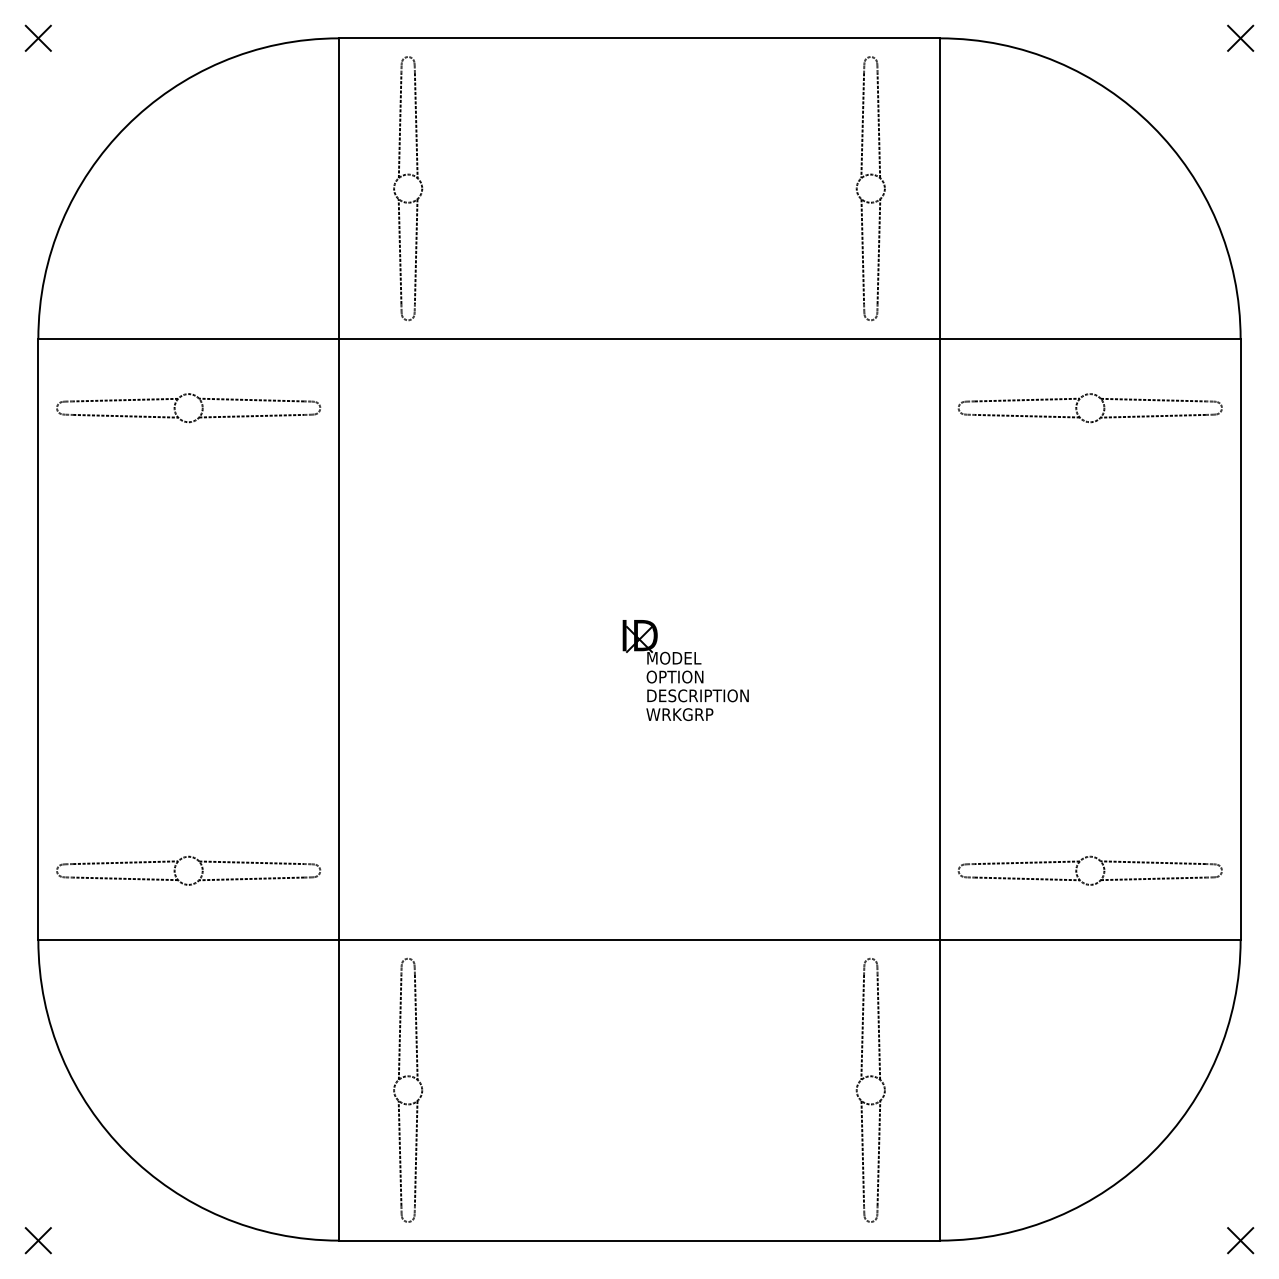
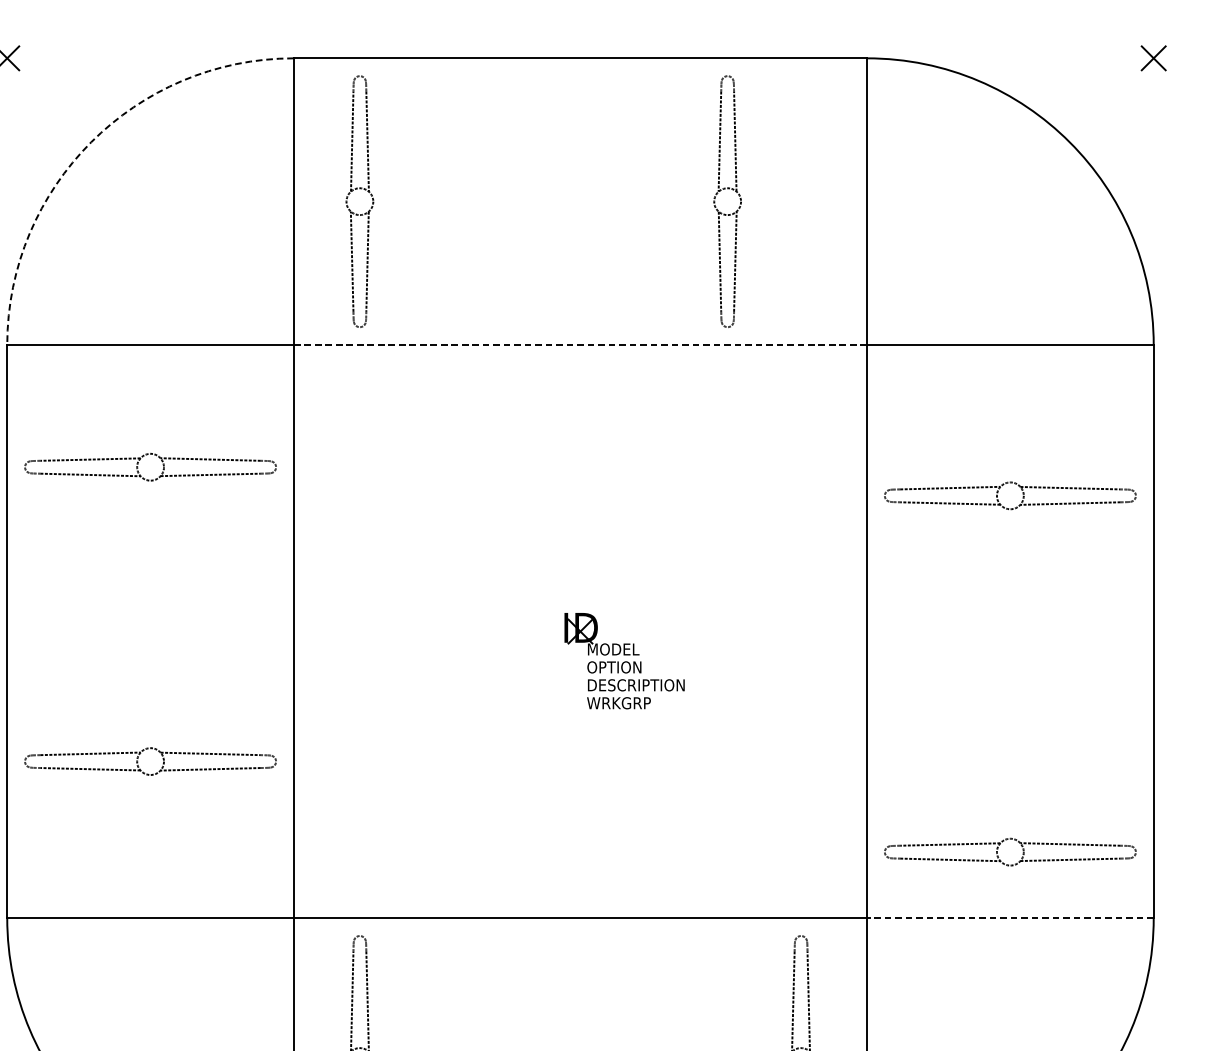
arc: (126, 126) -> (91, 142), solid -> dashed
part: (864, 177) -> (721, 191), moved
line: (639, 338) -> (580, 344), solid -> dashed
part: (1077, 408) -> (998, 496), moved
part: (182, 419) -> (144, 478), moved
part: (182, 859) -> (144, 750), moved
line: (1089, 940) -> (1009, 918), solid -> dashed

